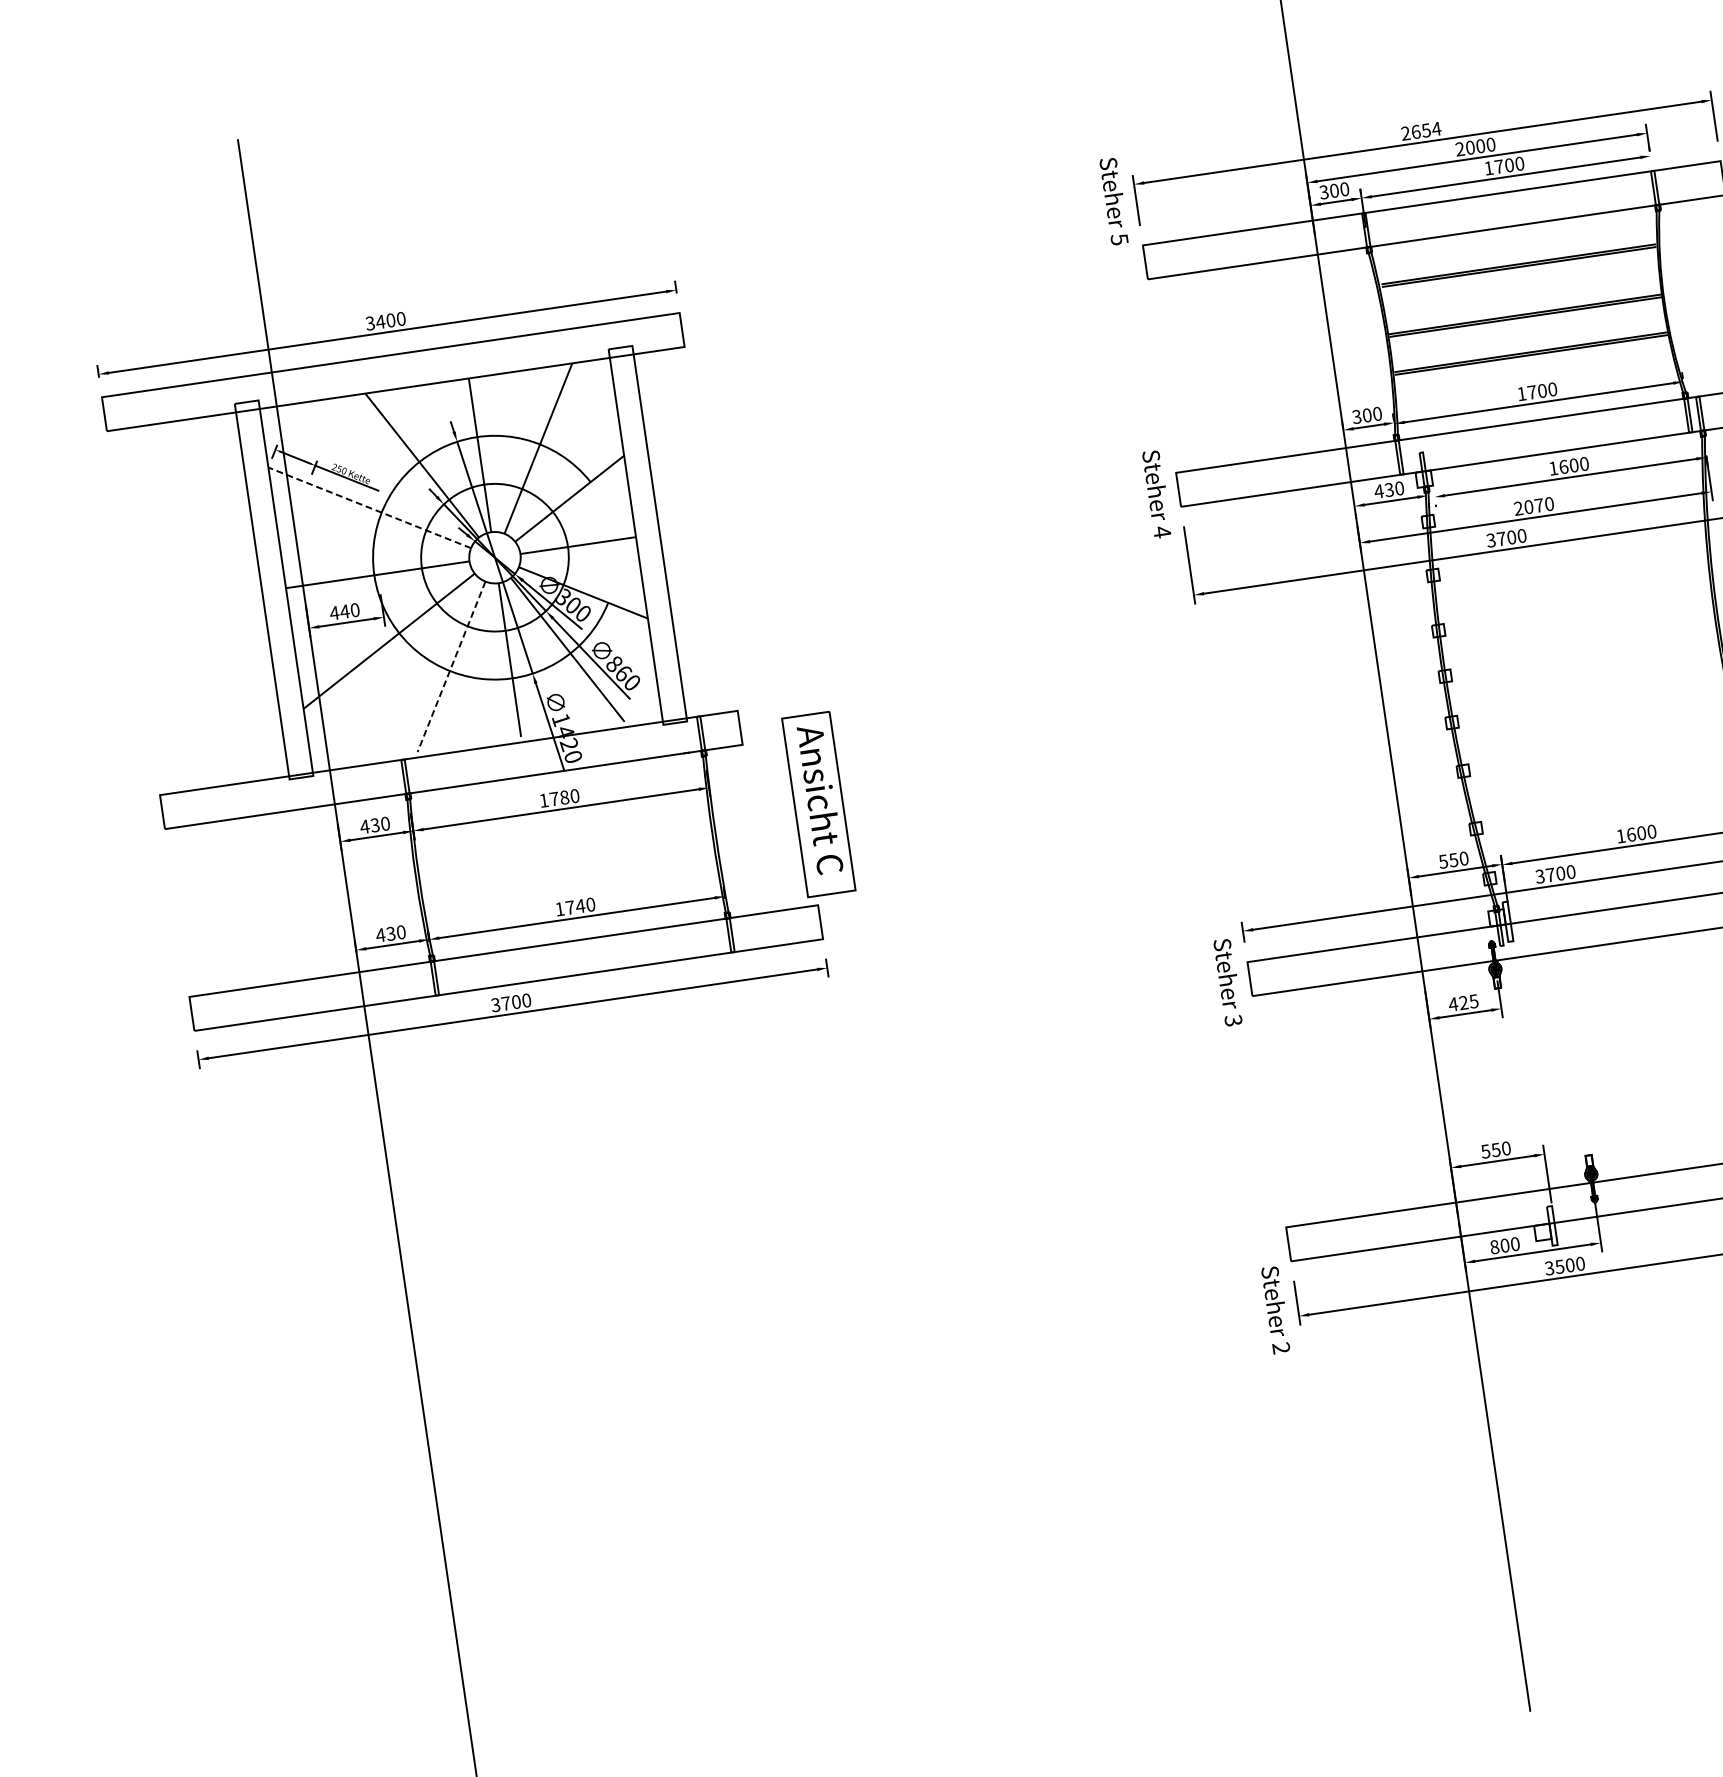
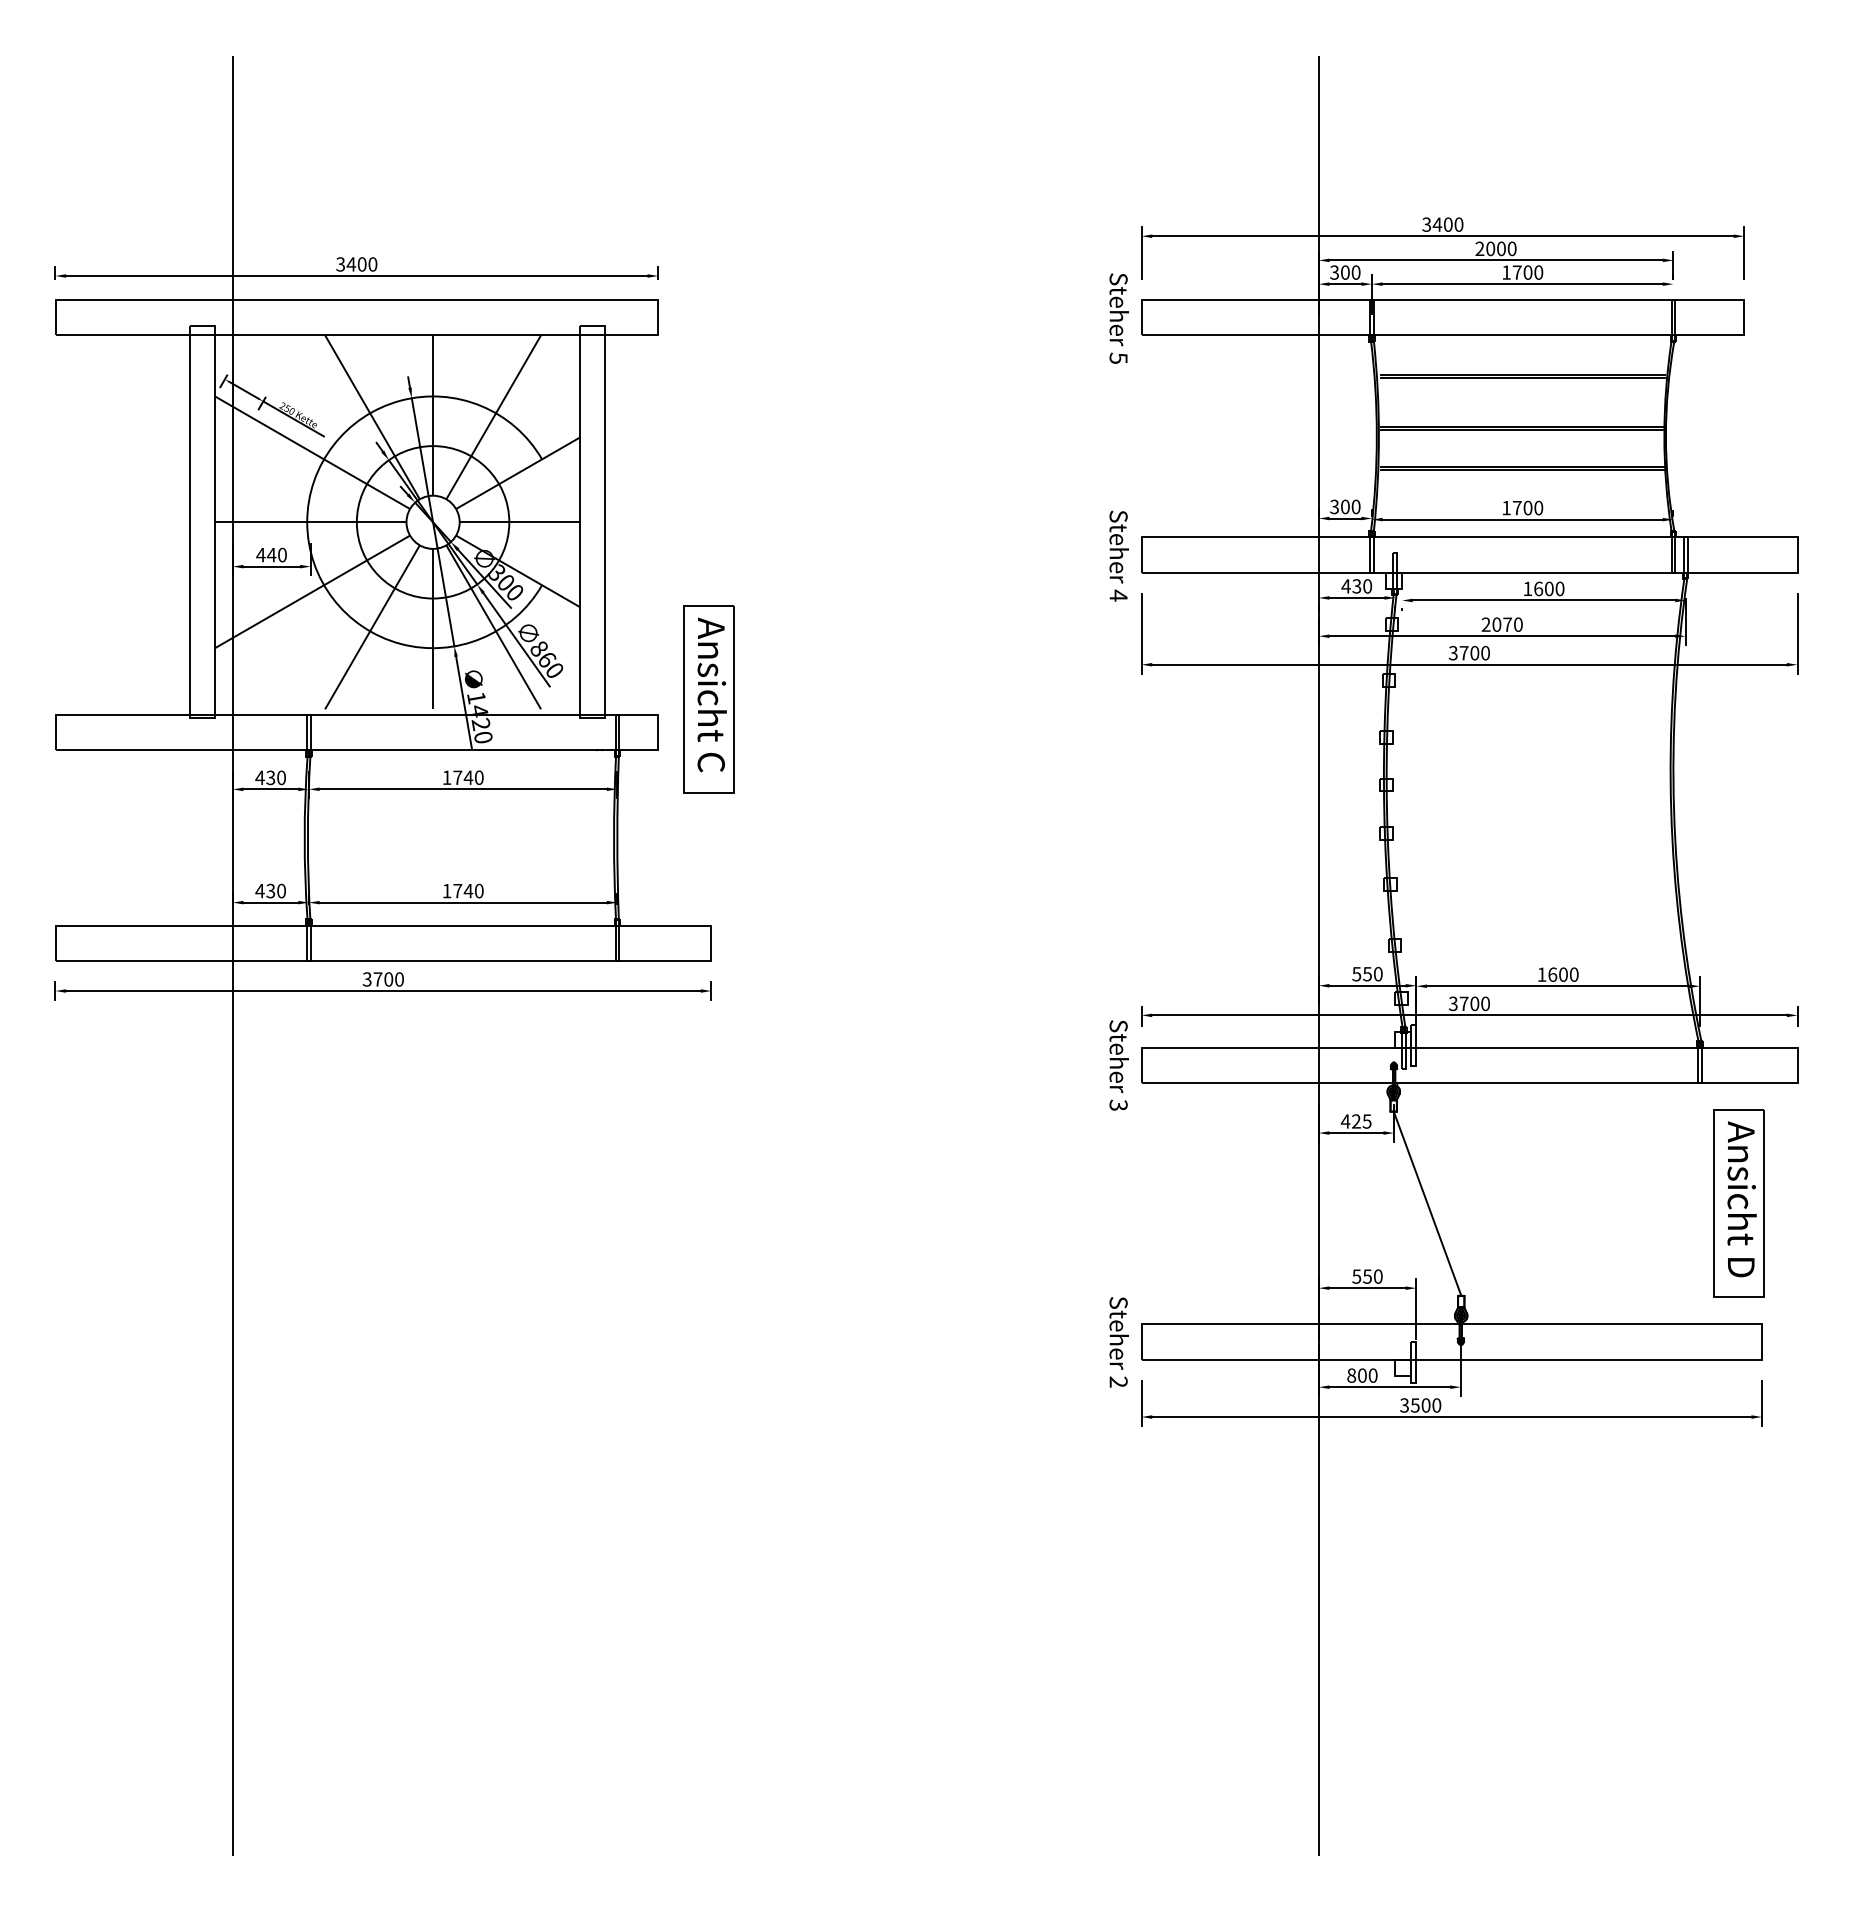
text: (1420, 131) -> (1442, 224), 2654 -> 3400
text: (1113, 201) -> (1118, 318), moved
line: (369, 507) -> (312, 452), dashed -> solid
line: (451, 667) -> (372, 627), dashed -> solid
text: (564, 797) -> (468, 777), 1780 -> 1740
part: (818, 804) -> (708, 699), moved
line: (1543, 1071) -> (1427, 1203), added
text: (1275, 1310) -> (1118, 1342), moved

